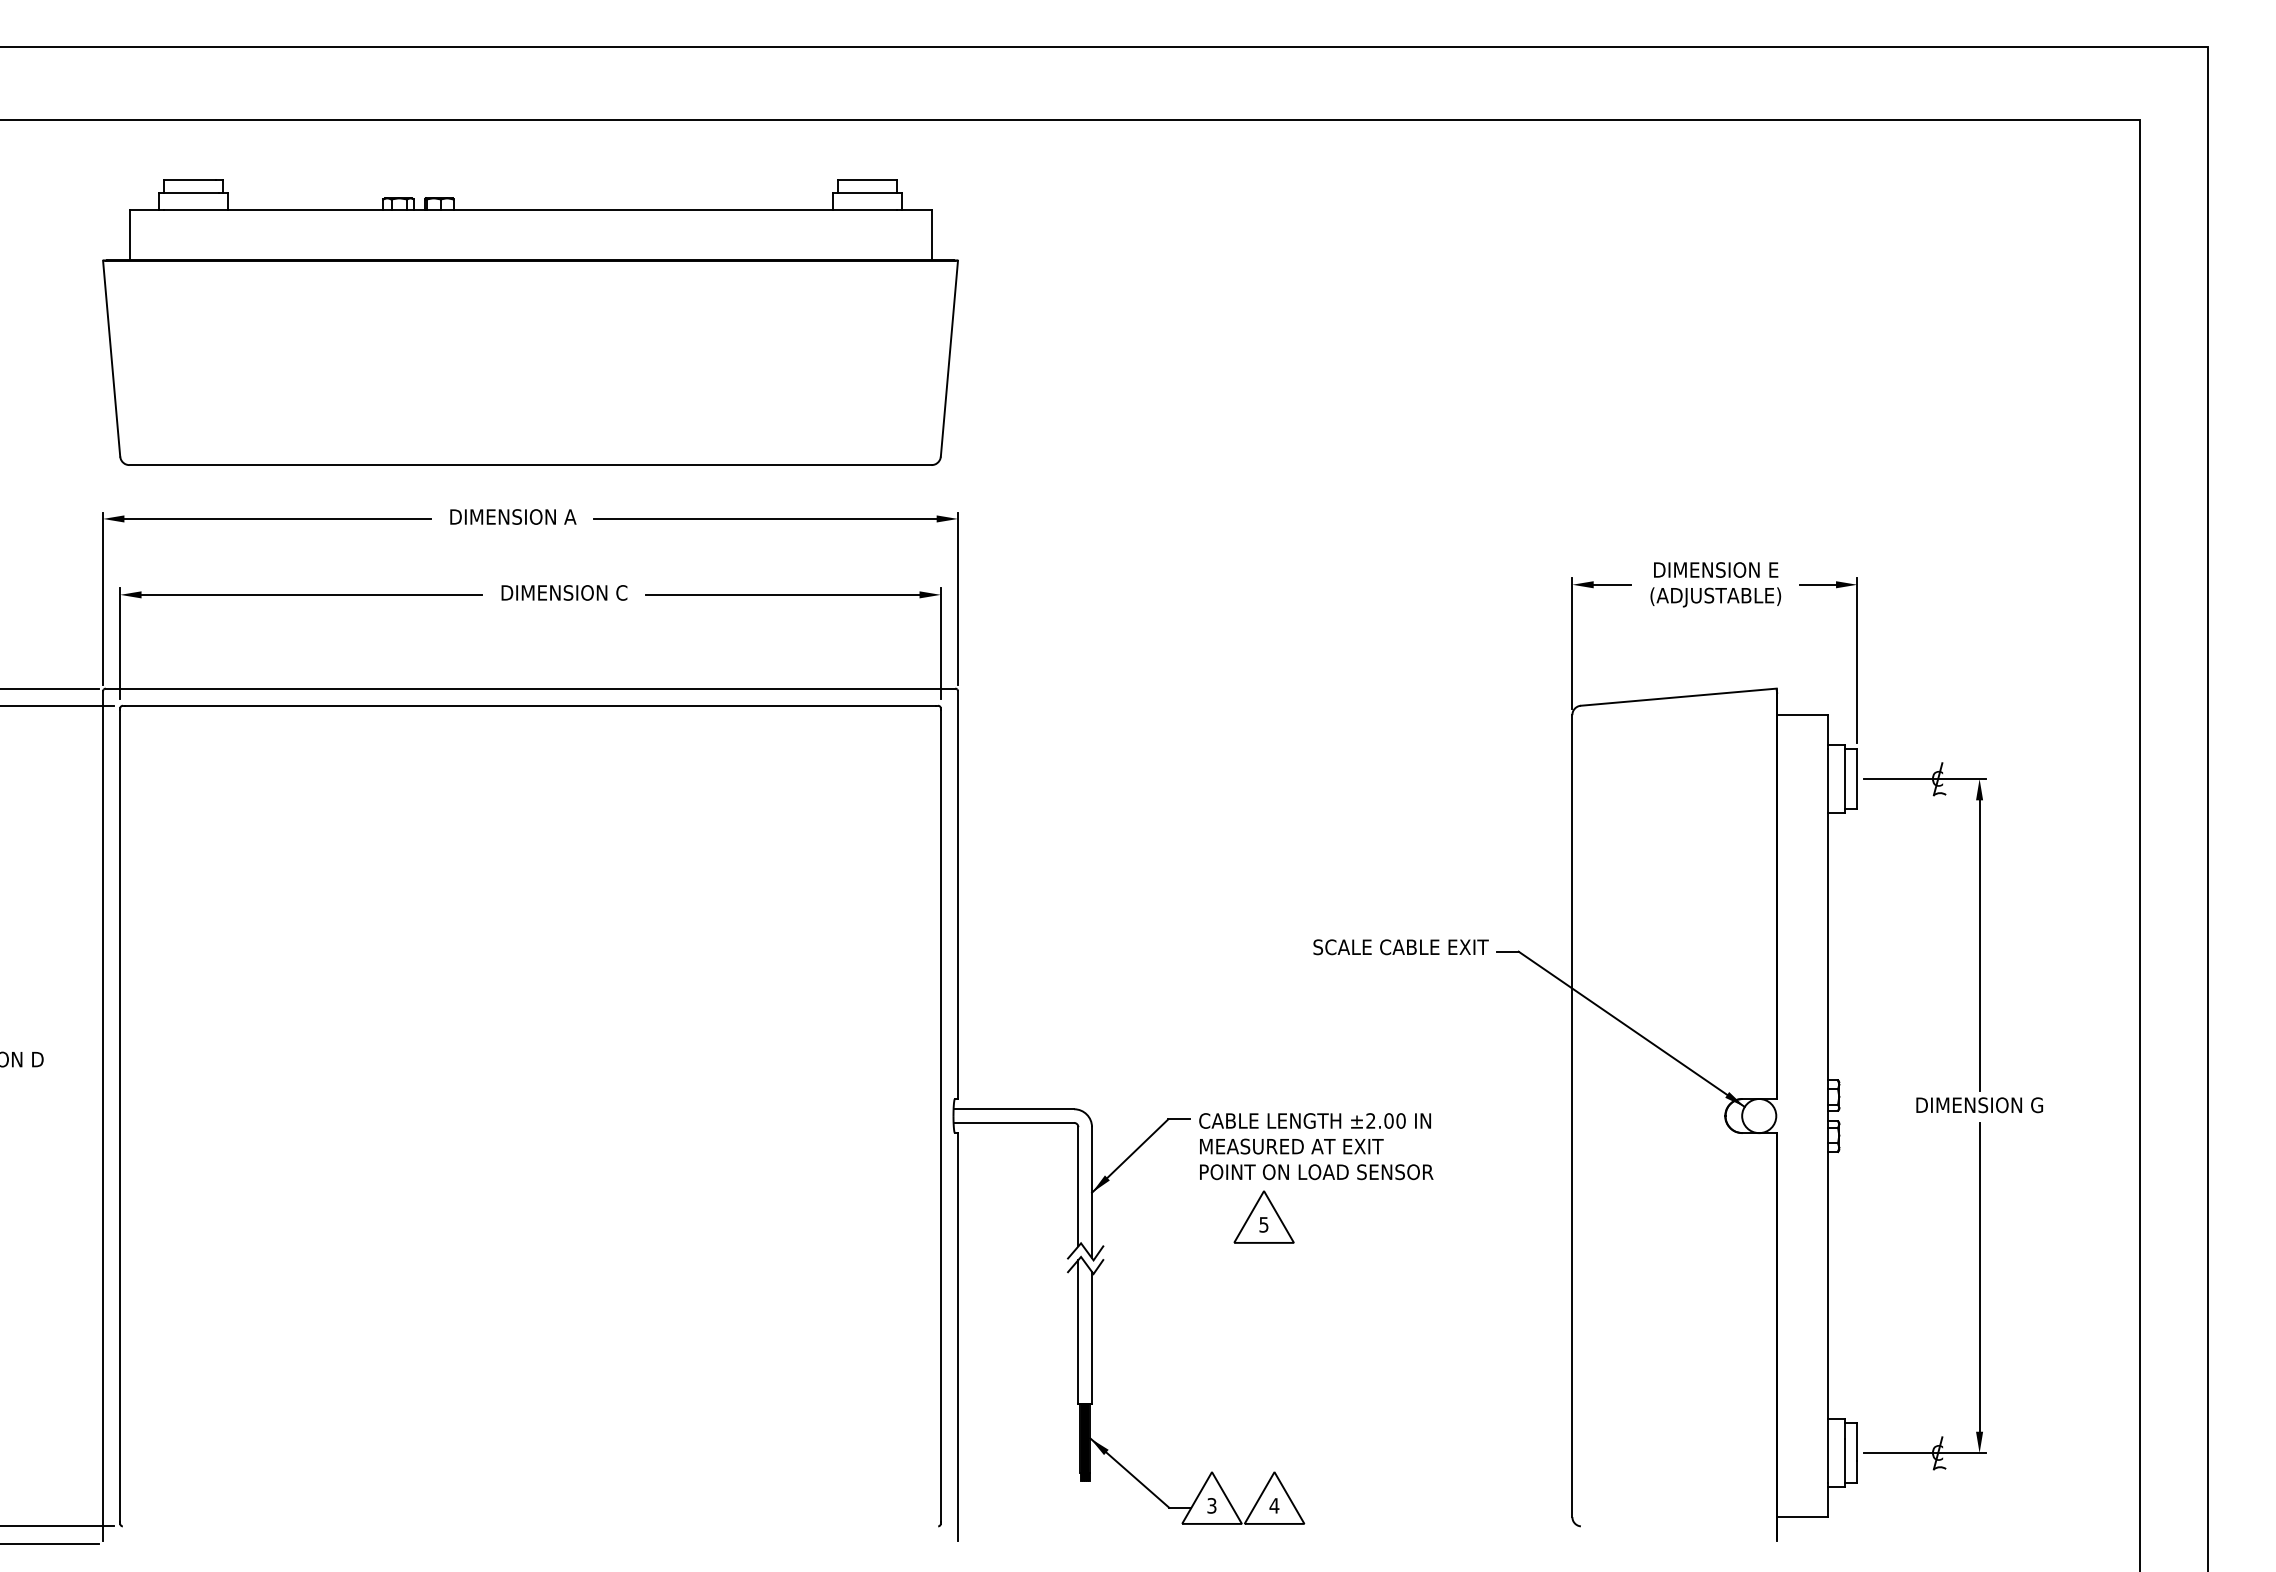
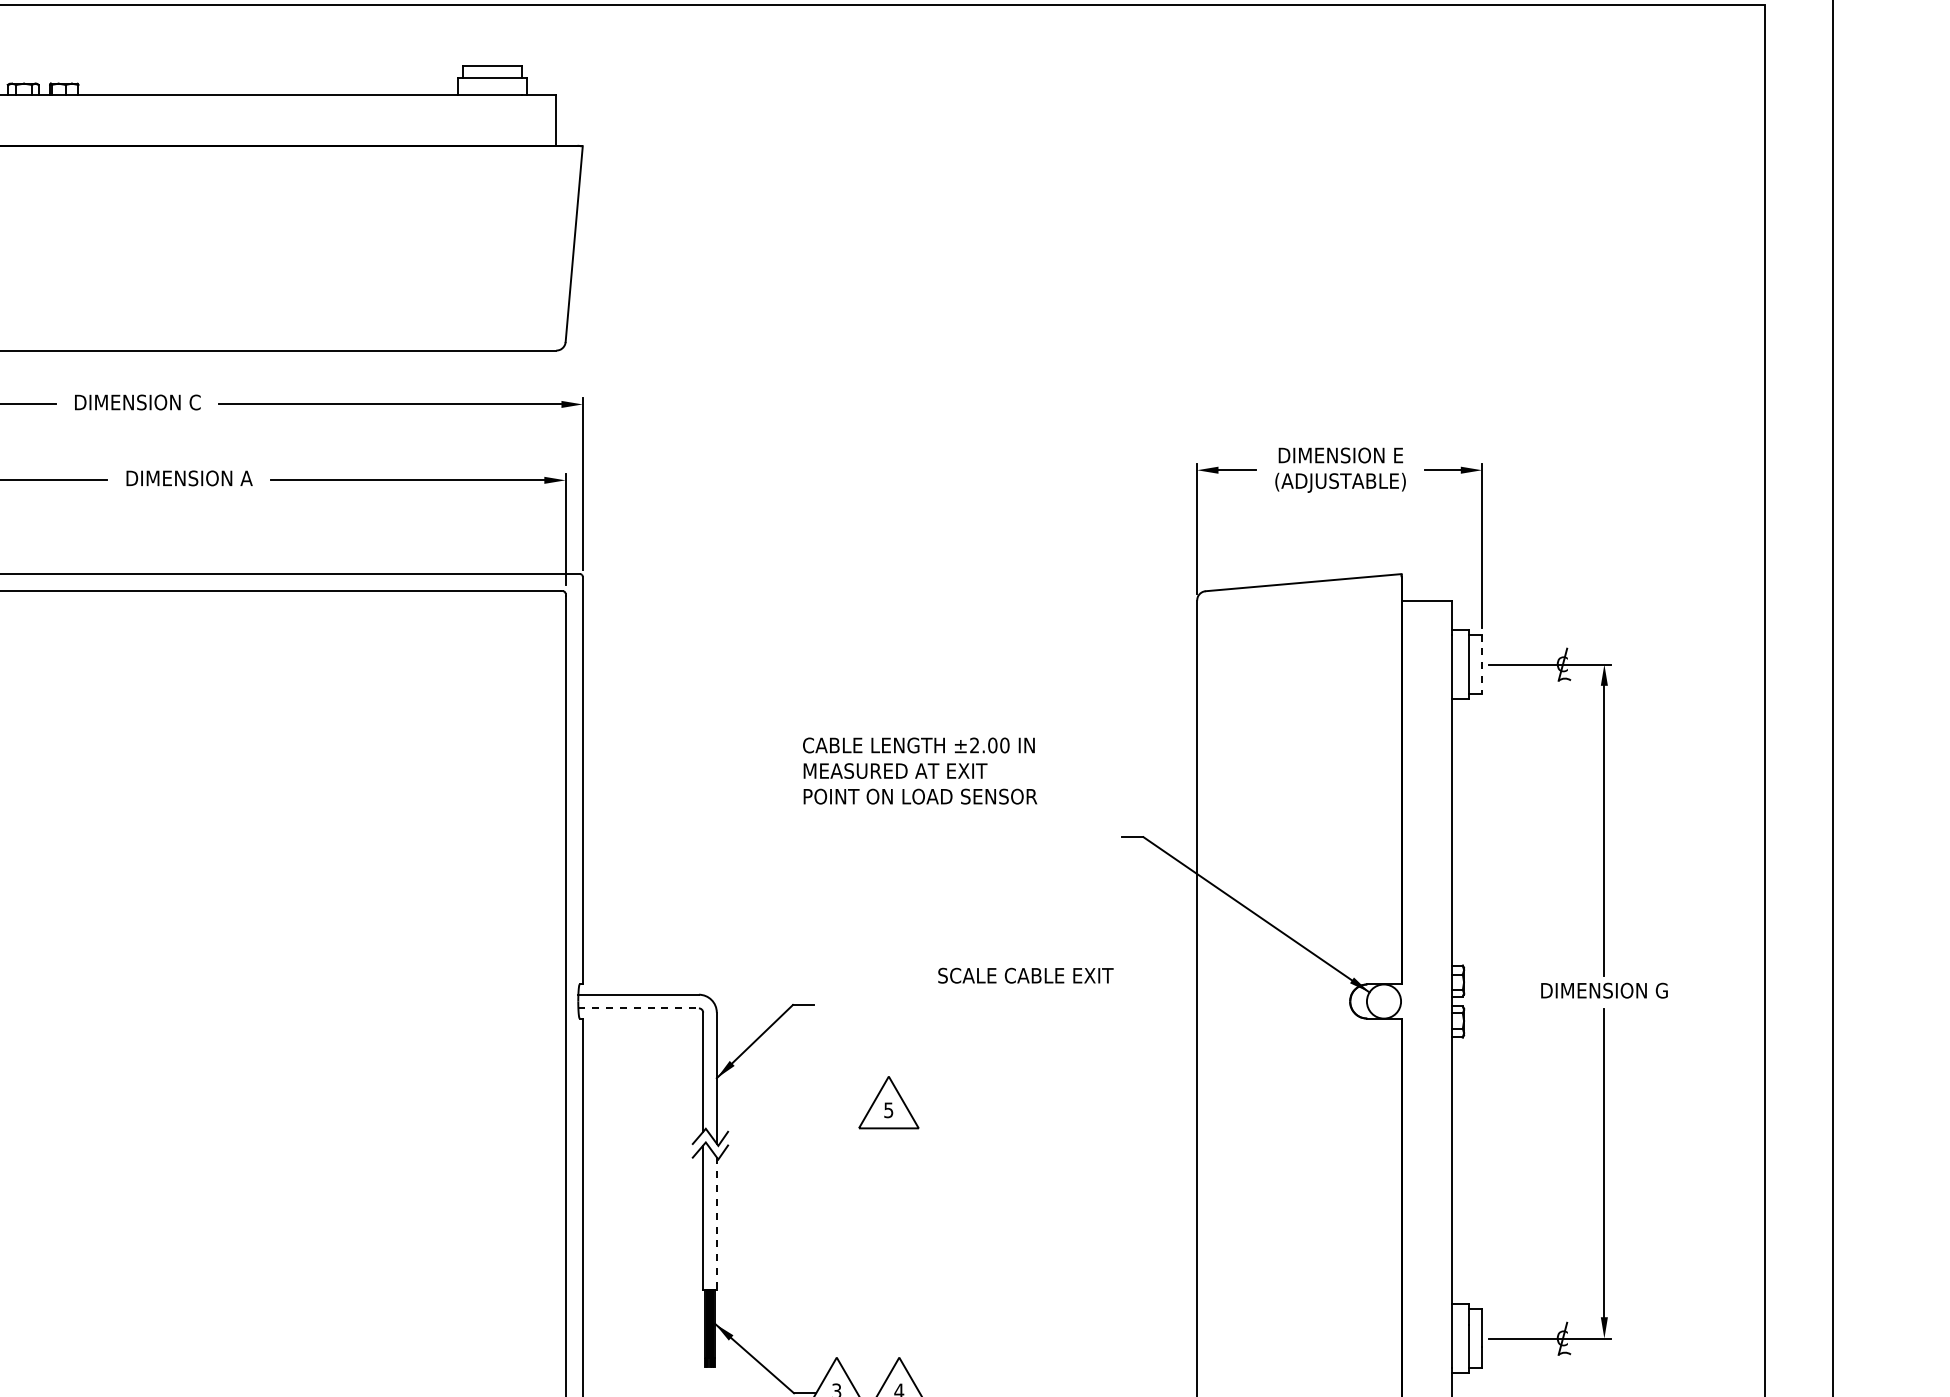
text: (513, 516) -> (138, 401), DIMENSION A -> DIMENSION C
text: (564, 592) -> (189, 477), DIMENSION C -> DIMENSION A
line: (1857, 779) -> (1482, 664), solid -> dashed
text: (1400, 947) -> (1025, 975), moved
line: (1014, 1122) -> (639, 1007), solid -> dashed
text: (1316, 1146) -> (920, 770), moved
line: (1092, 1338) -> (717, 1223), solid -> dashed

